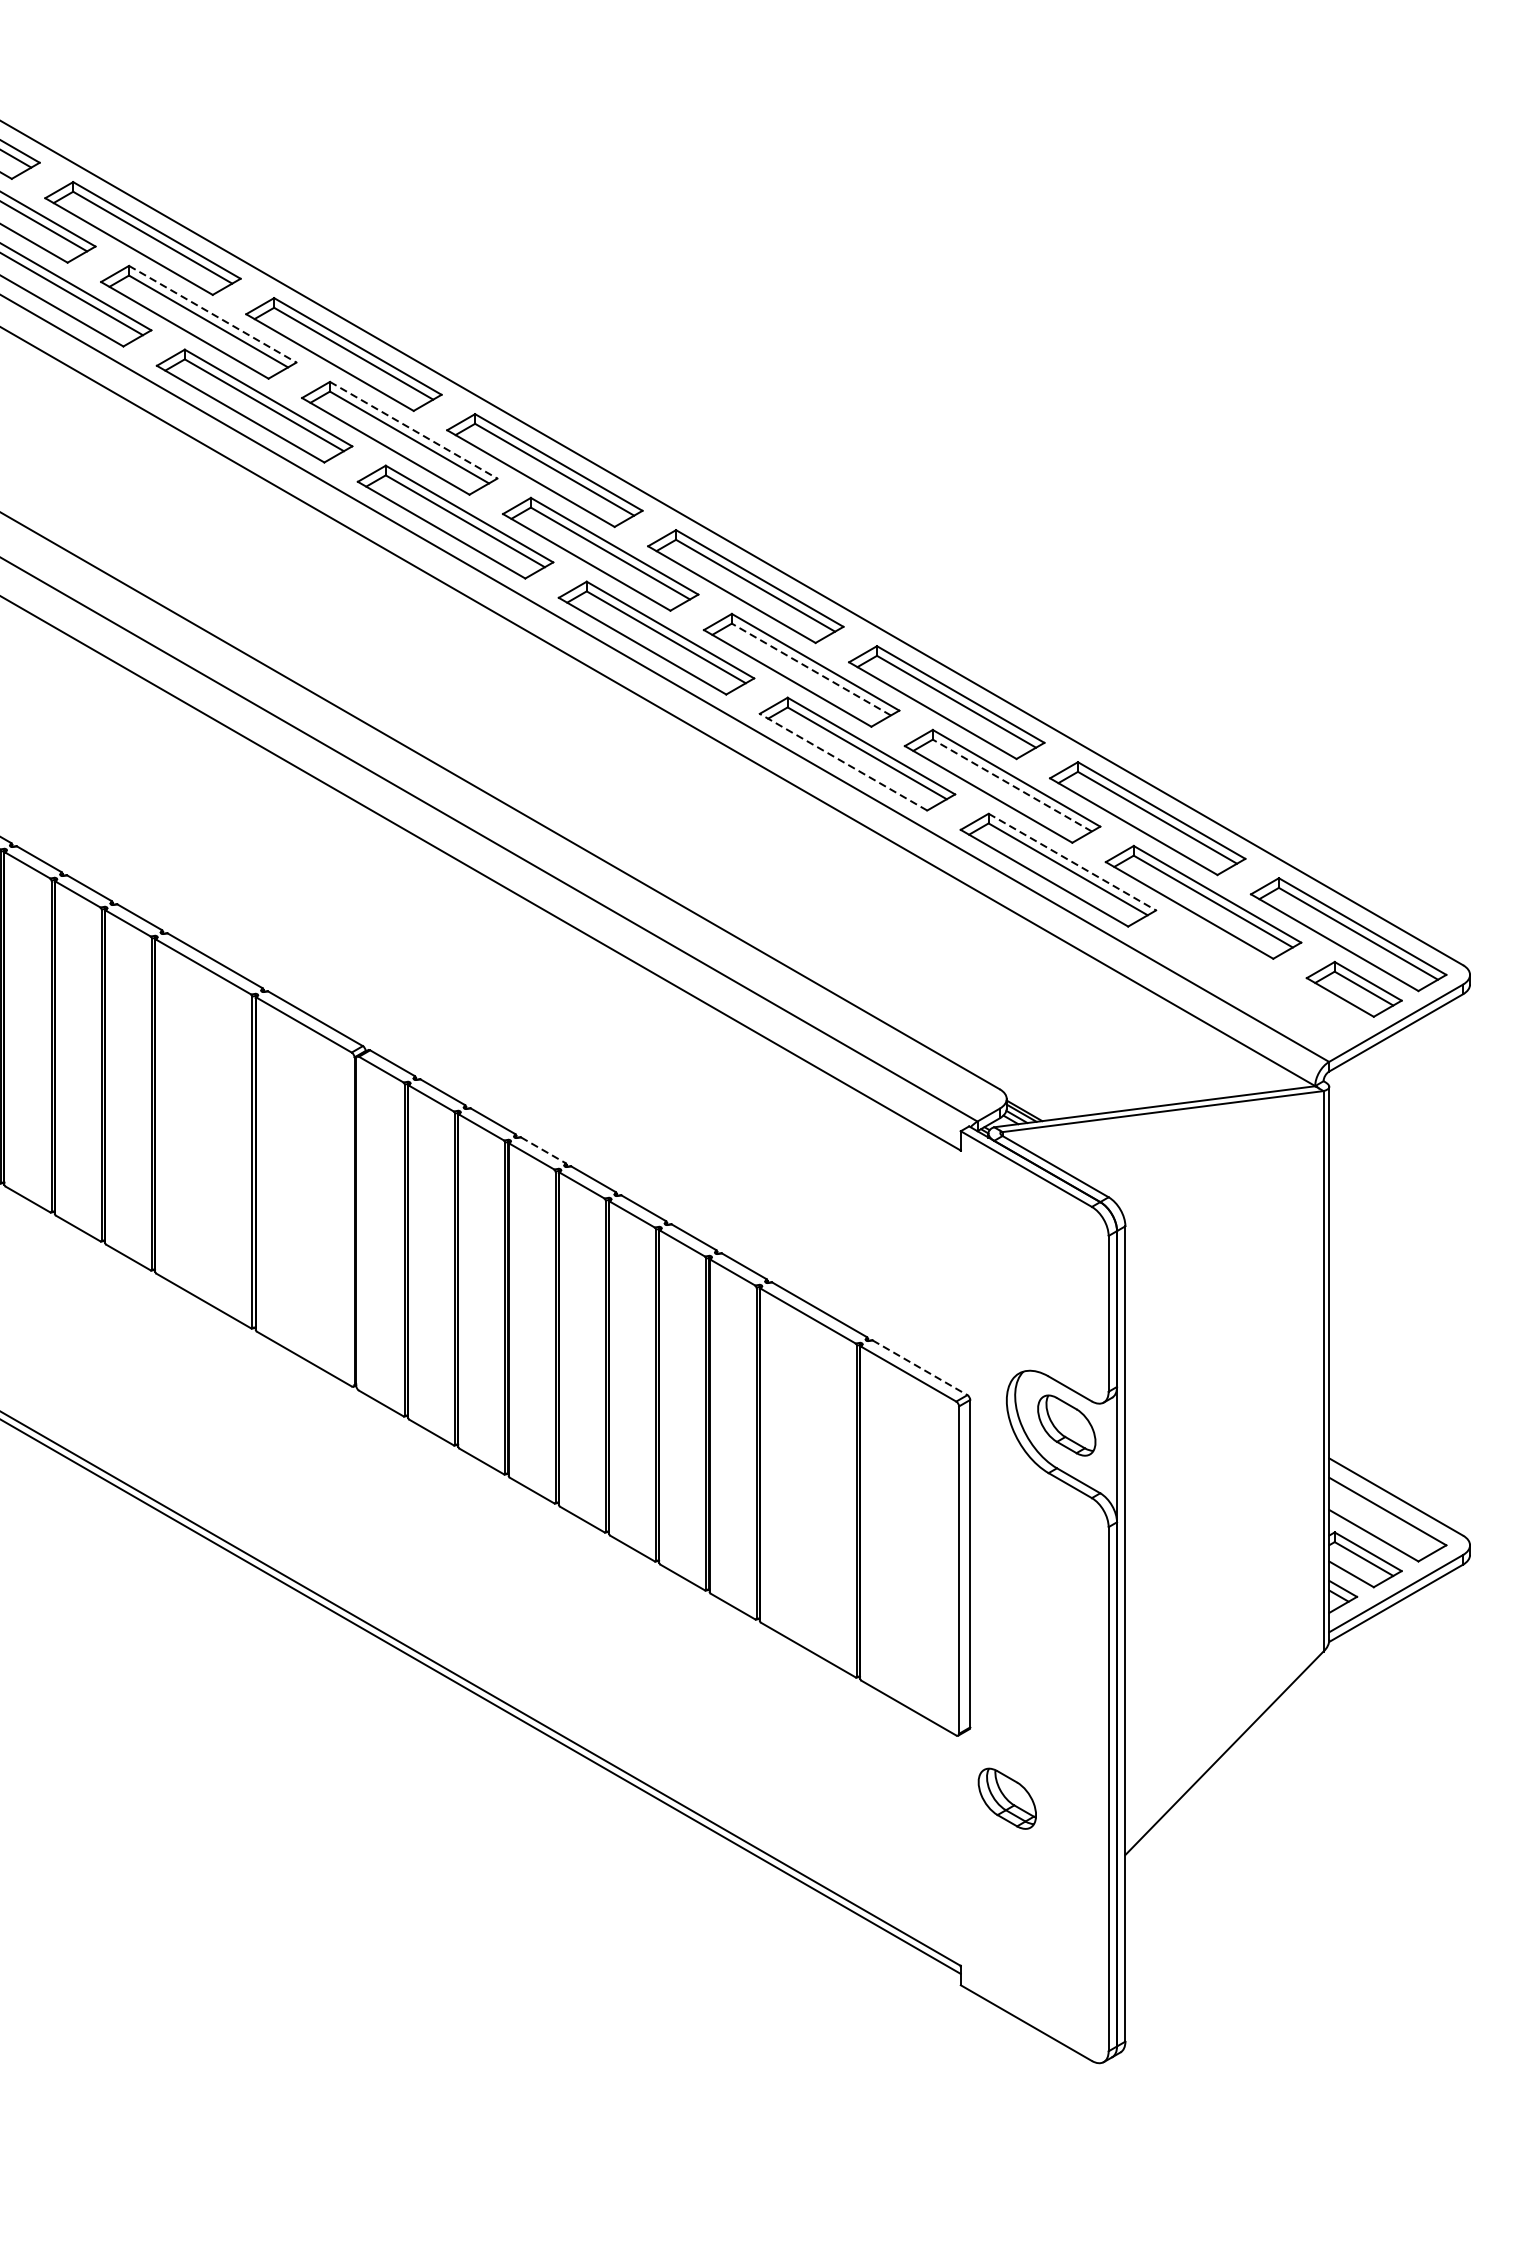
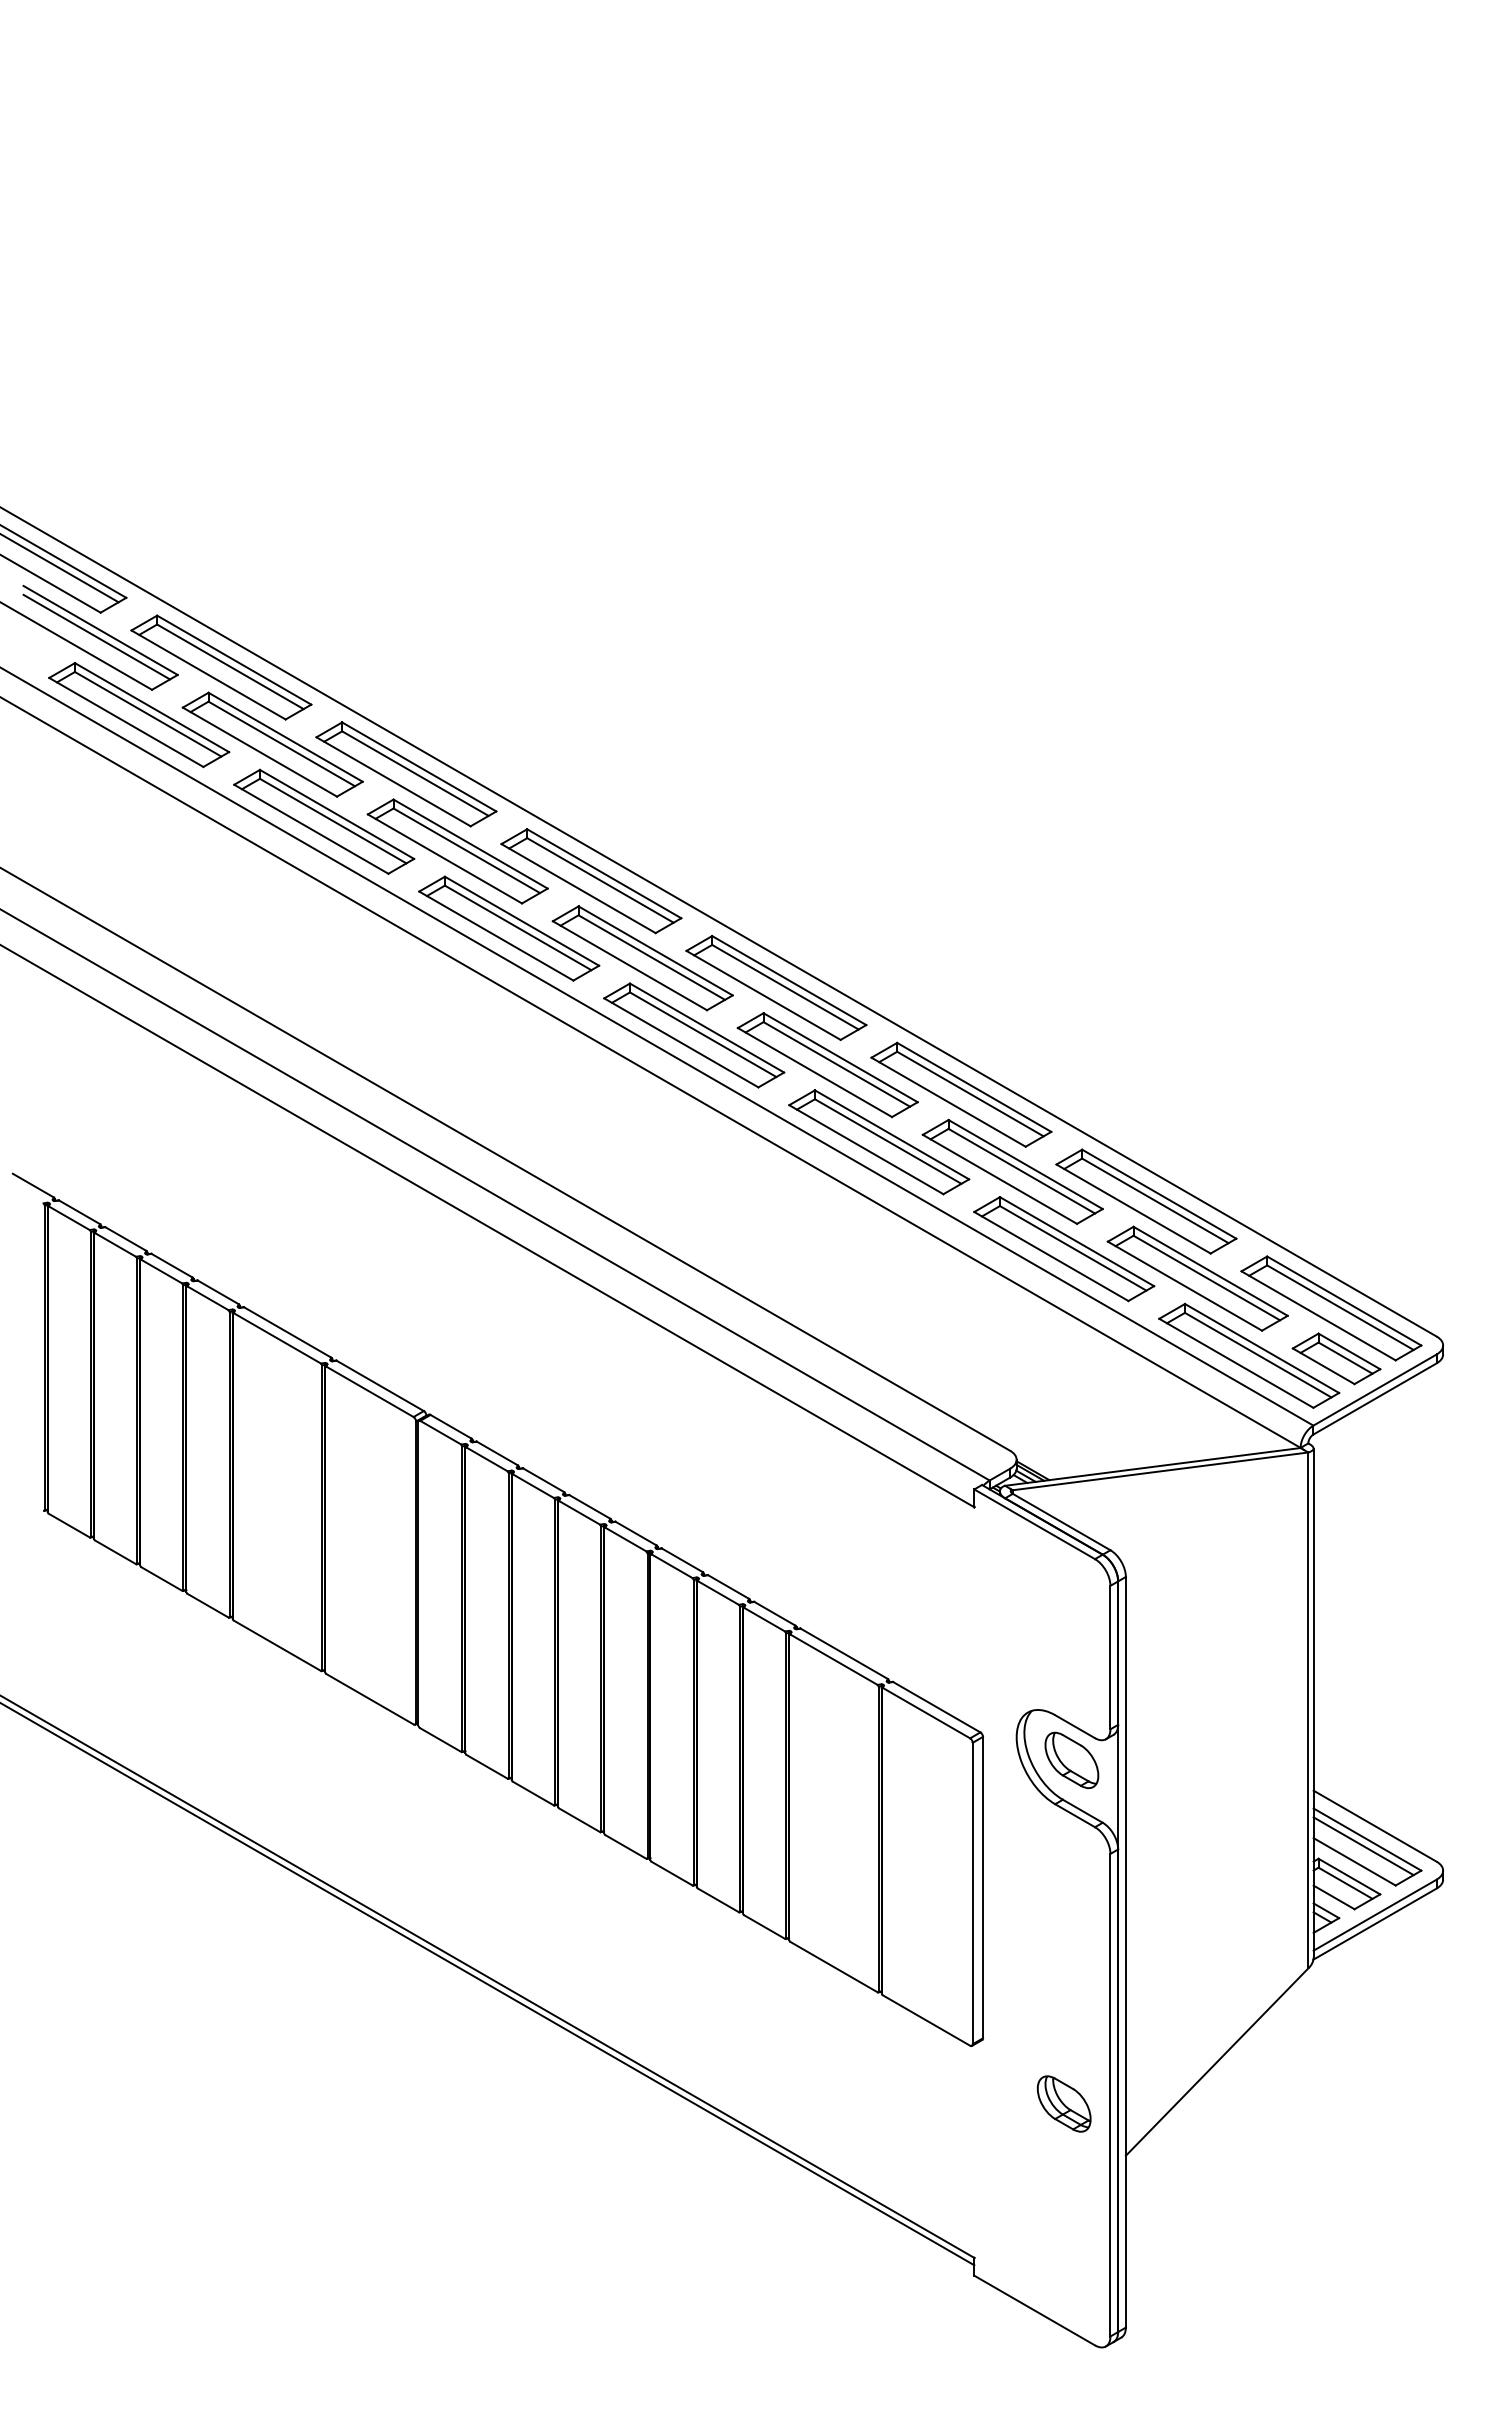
line: (213, 314) -> (286, 737), dashed -> solid
line: (414, 430) -> (471, 844), dashed -> solid
line: (811, 669) -> (836, 1064), dashed -> solid
line: (842, 761) -> (865, 1149), dashed -> solid
line: (1012, 785) -> (1021, 1171), dashed -> solid
line: (1072, 861) -> (1077, 1241), dashed -> solid
part: (1259, 985) -> (1249, 1355), added
line: (542, 1149) -> (589, 1506), dashed -> solid
line: (920, 1368) -> (937, 1707), dashed -> solid
line: (1383, 1519) -> (1363, 1846), added
part: (1007, 1798) -> (1064, 2103), moved

